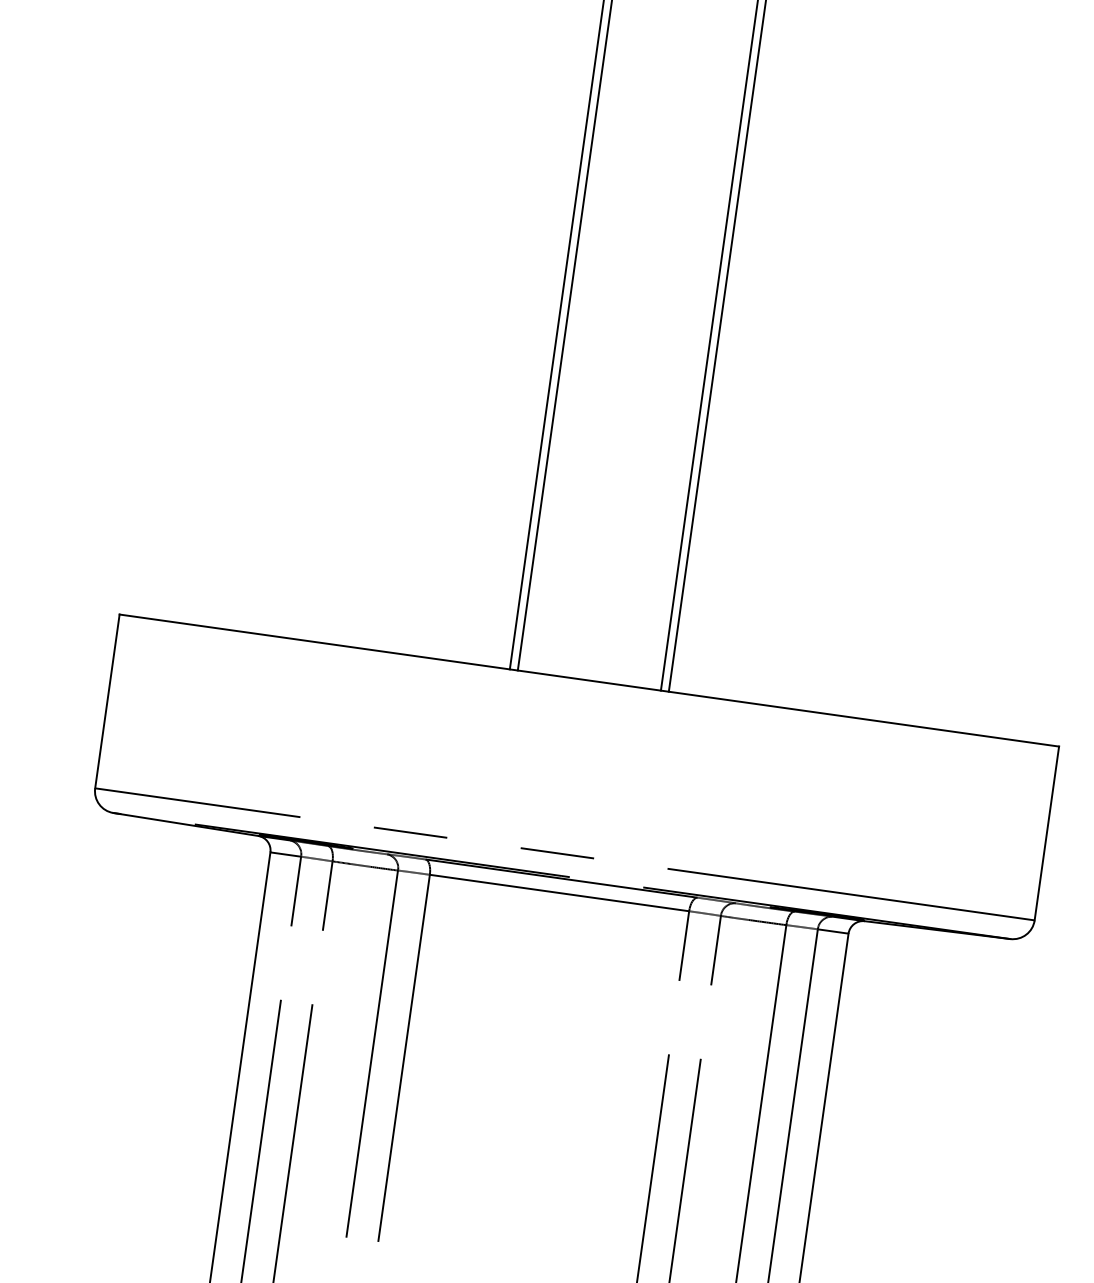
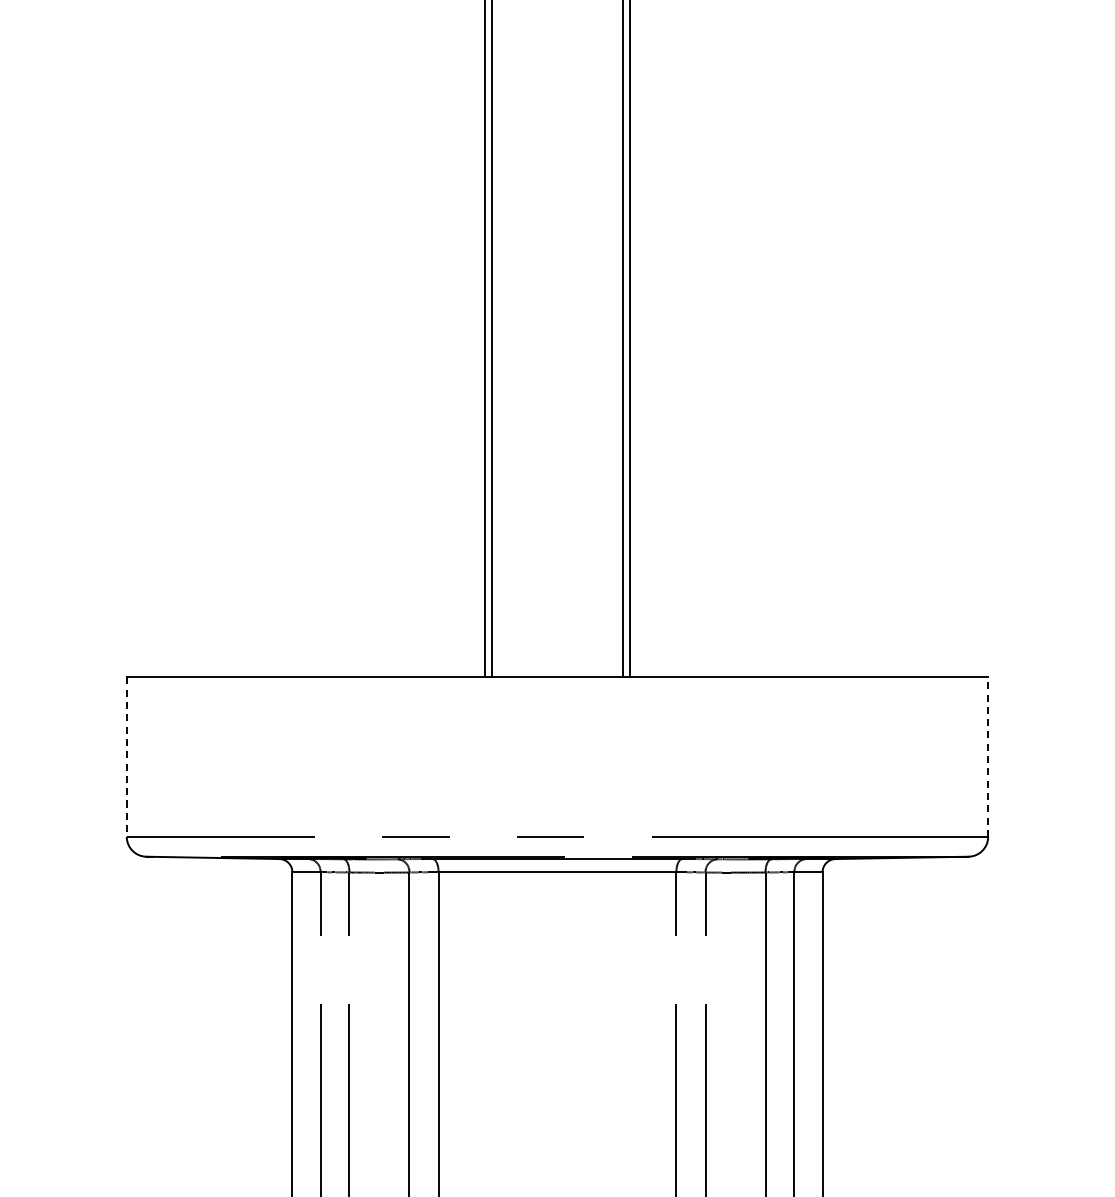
line: (107, 701) -> (126, 757), solid -> dashed
line: (1047, 833) -> (988, 757), solid -> dashed

